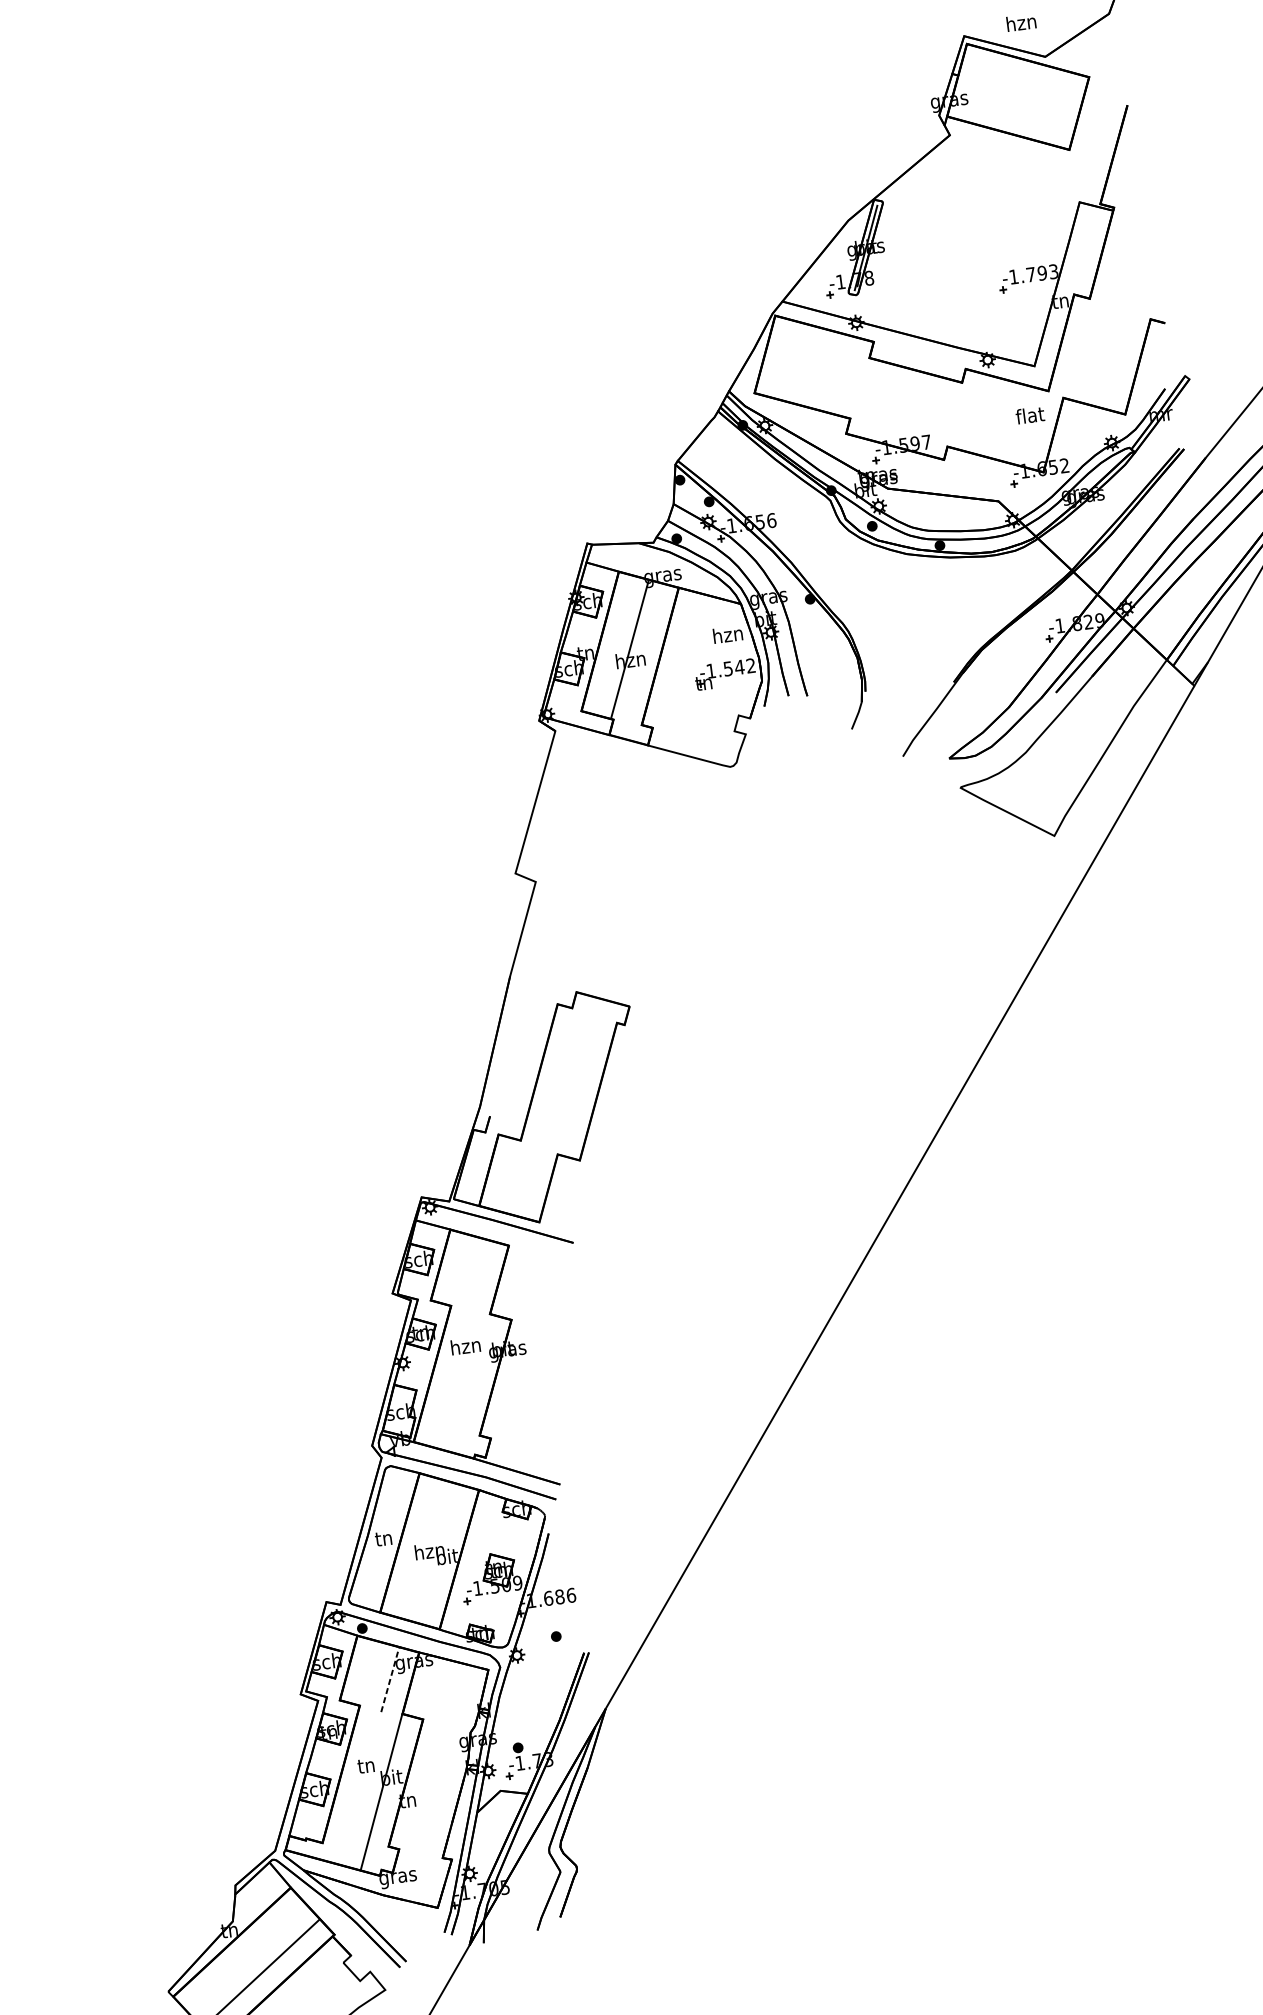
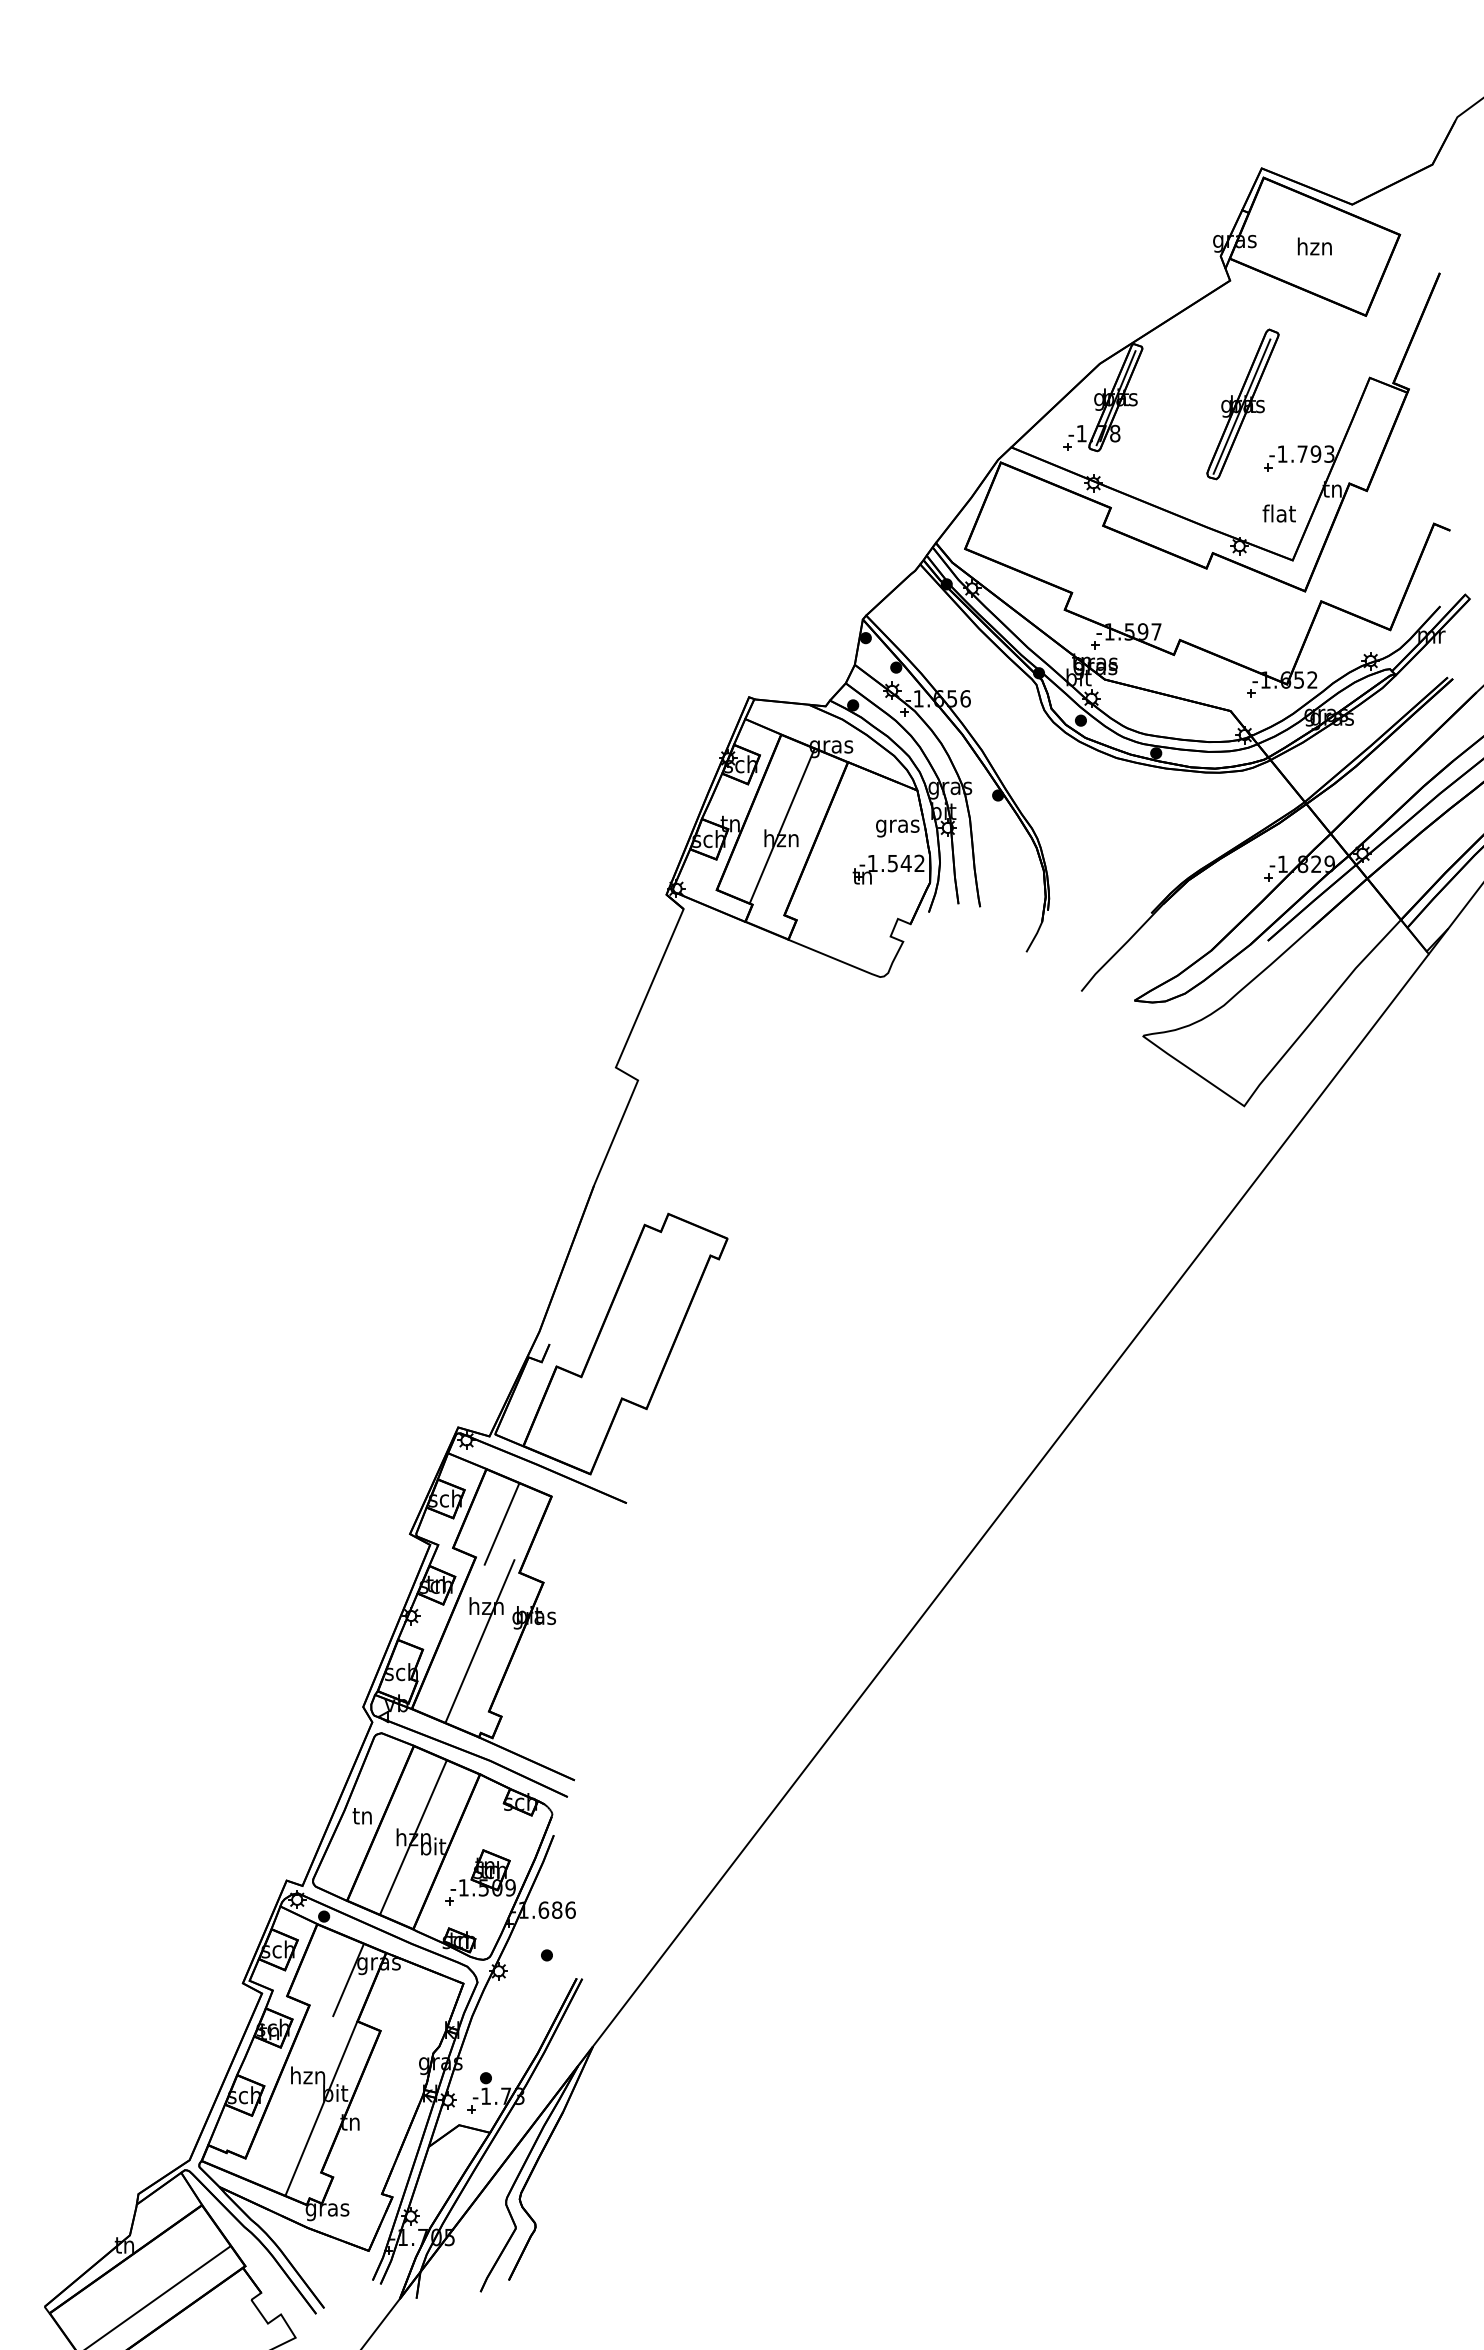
text: (1021, 22) -> (1314, 246), moved
part: (974, 239) -> (1242, 404), added
text: (1029, 415) -> (1278, 513), moved
text: (728, 636) -> (897, 826), hzn -> gras
line: (469, 1274) -> (501, 1523), added
line: (463, 1377) -> (479, 1641), added
line: (429, 1551) -> (413, 1837), added
line: (390, 1679) -> (348, 1979), dashed -> solid
text: (366, 1765) -> (308, 2075), tn -> hzn

